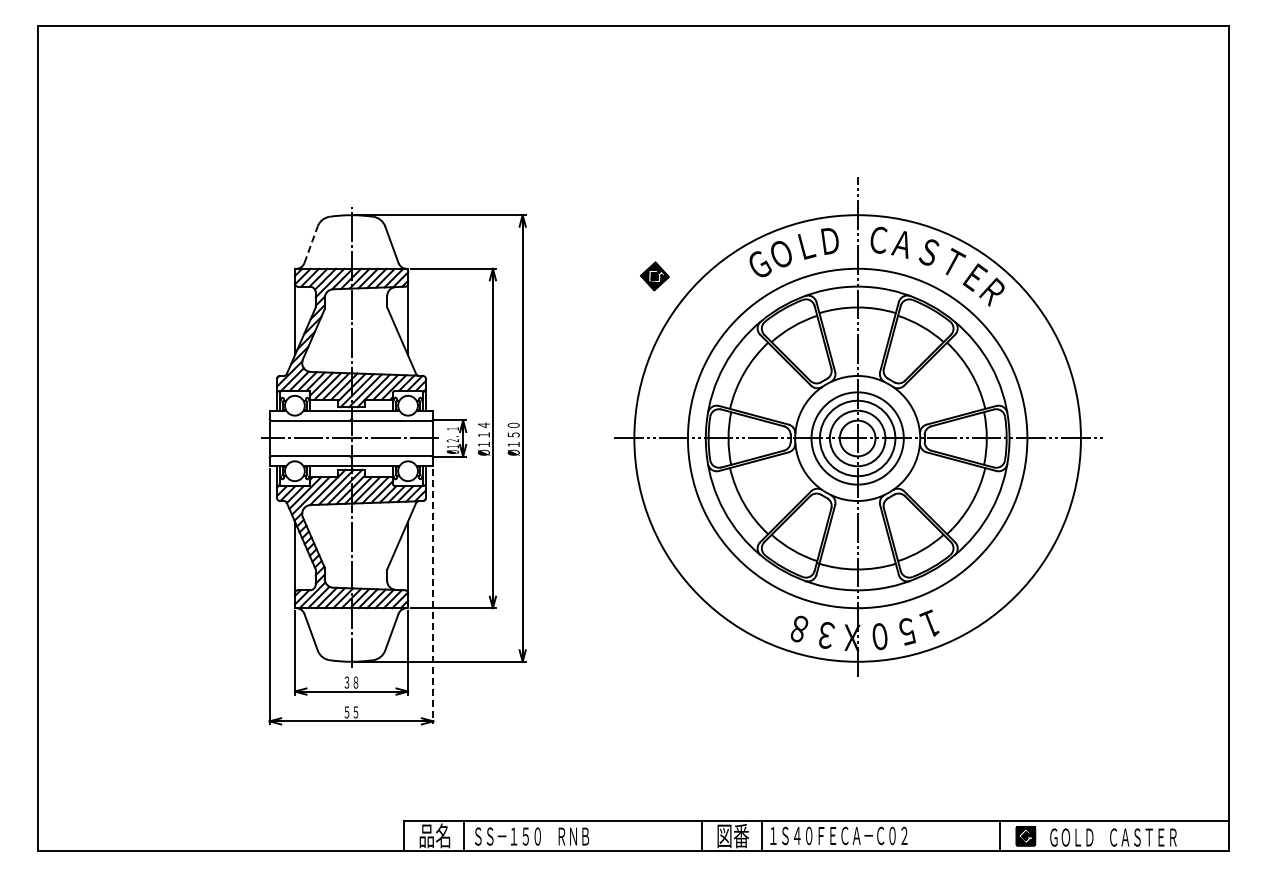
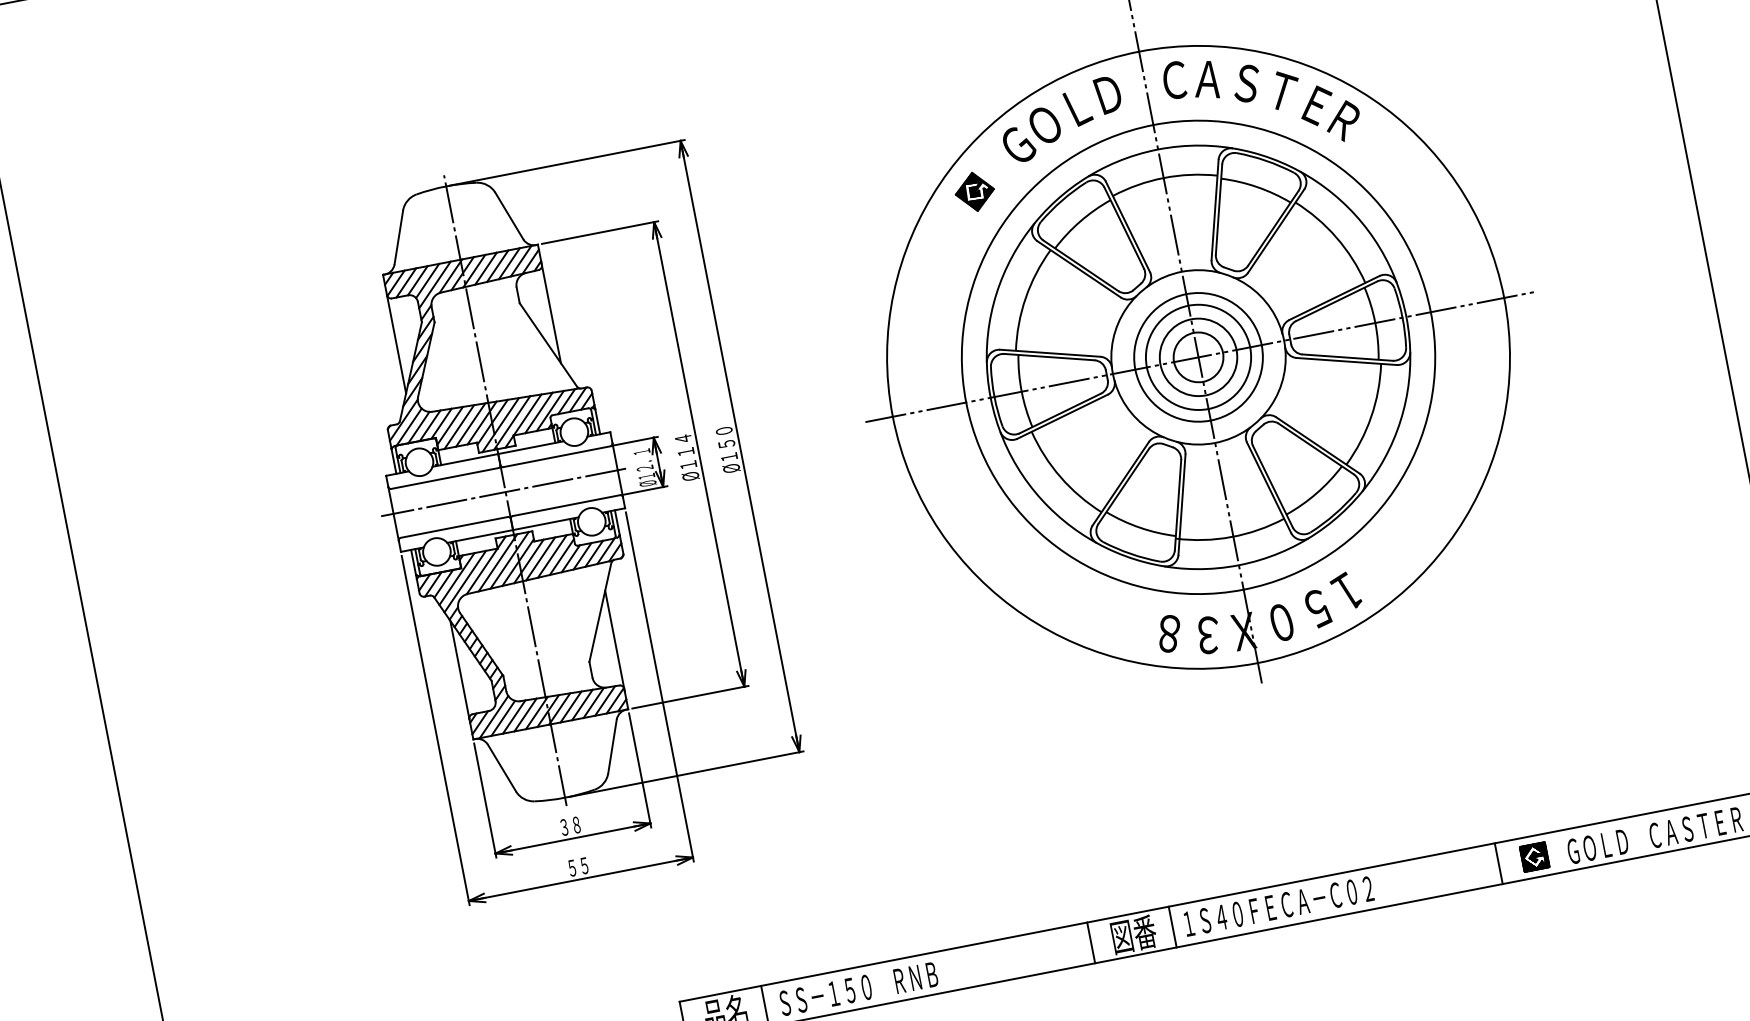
line: (311, 244) -> (399, 237), dashed -> solid
part: (654, 276) -> (974, 192), moved
line: (433, 596) -> (659, 686), dashed -> solid

